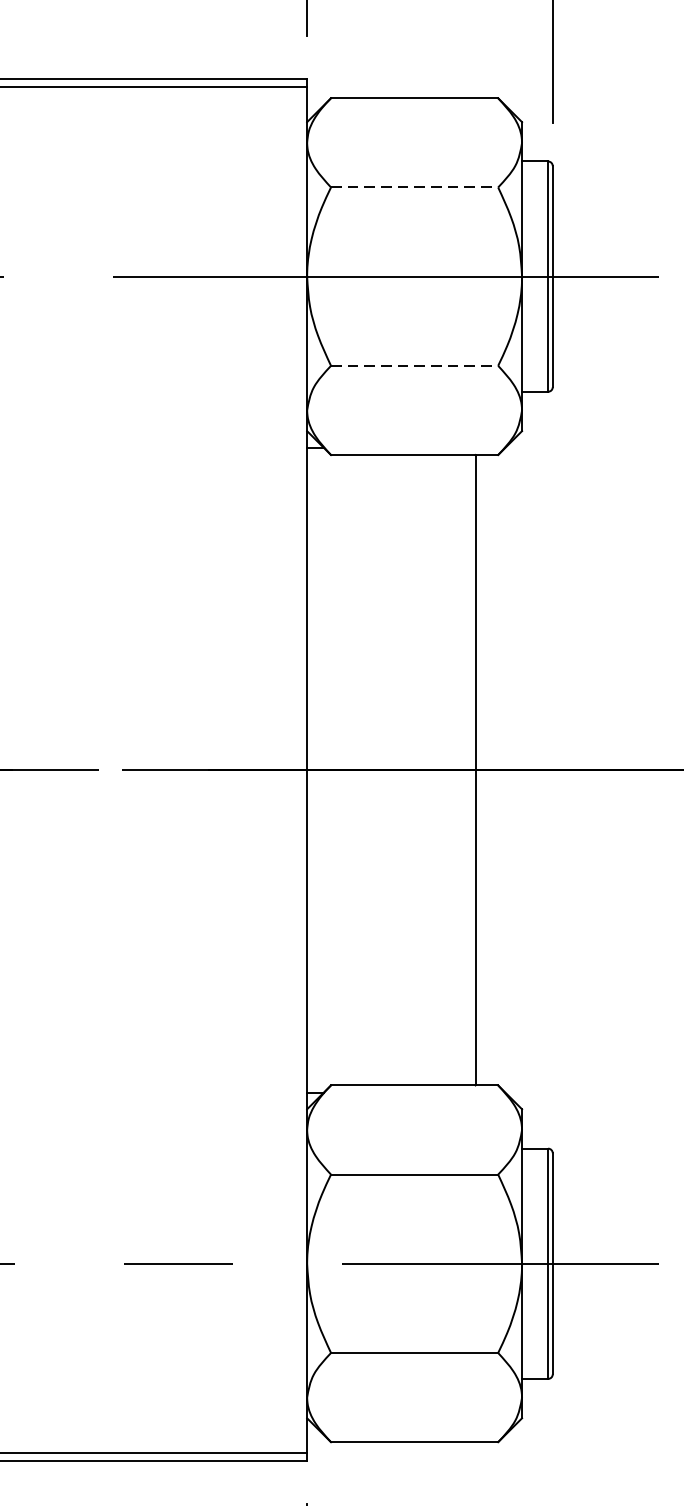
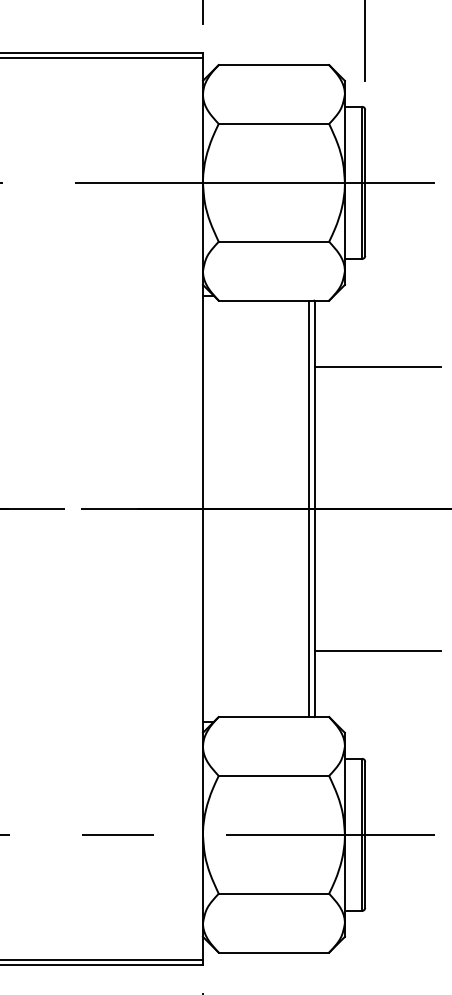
line: (415, 186) -> (274, 123), dashed -> solid
line: (415, 365) -> (274, 241), dashed -> solid
line: (571, 554) -> (377, 366), added
line: (468, 769) -> (309, 508), added
line: (571, 984) -> (377, 650), added

